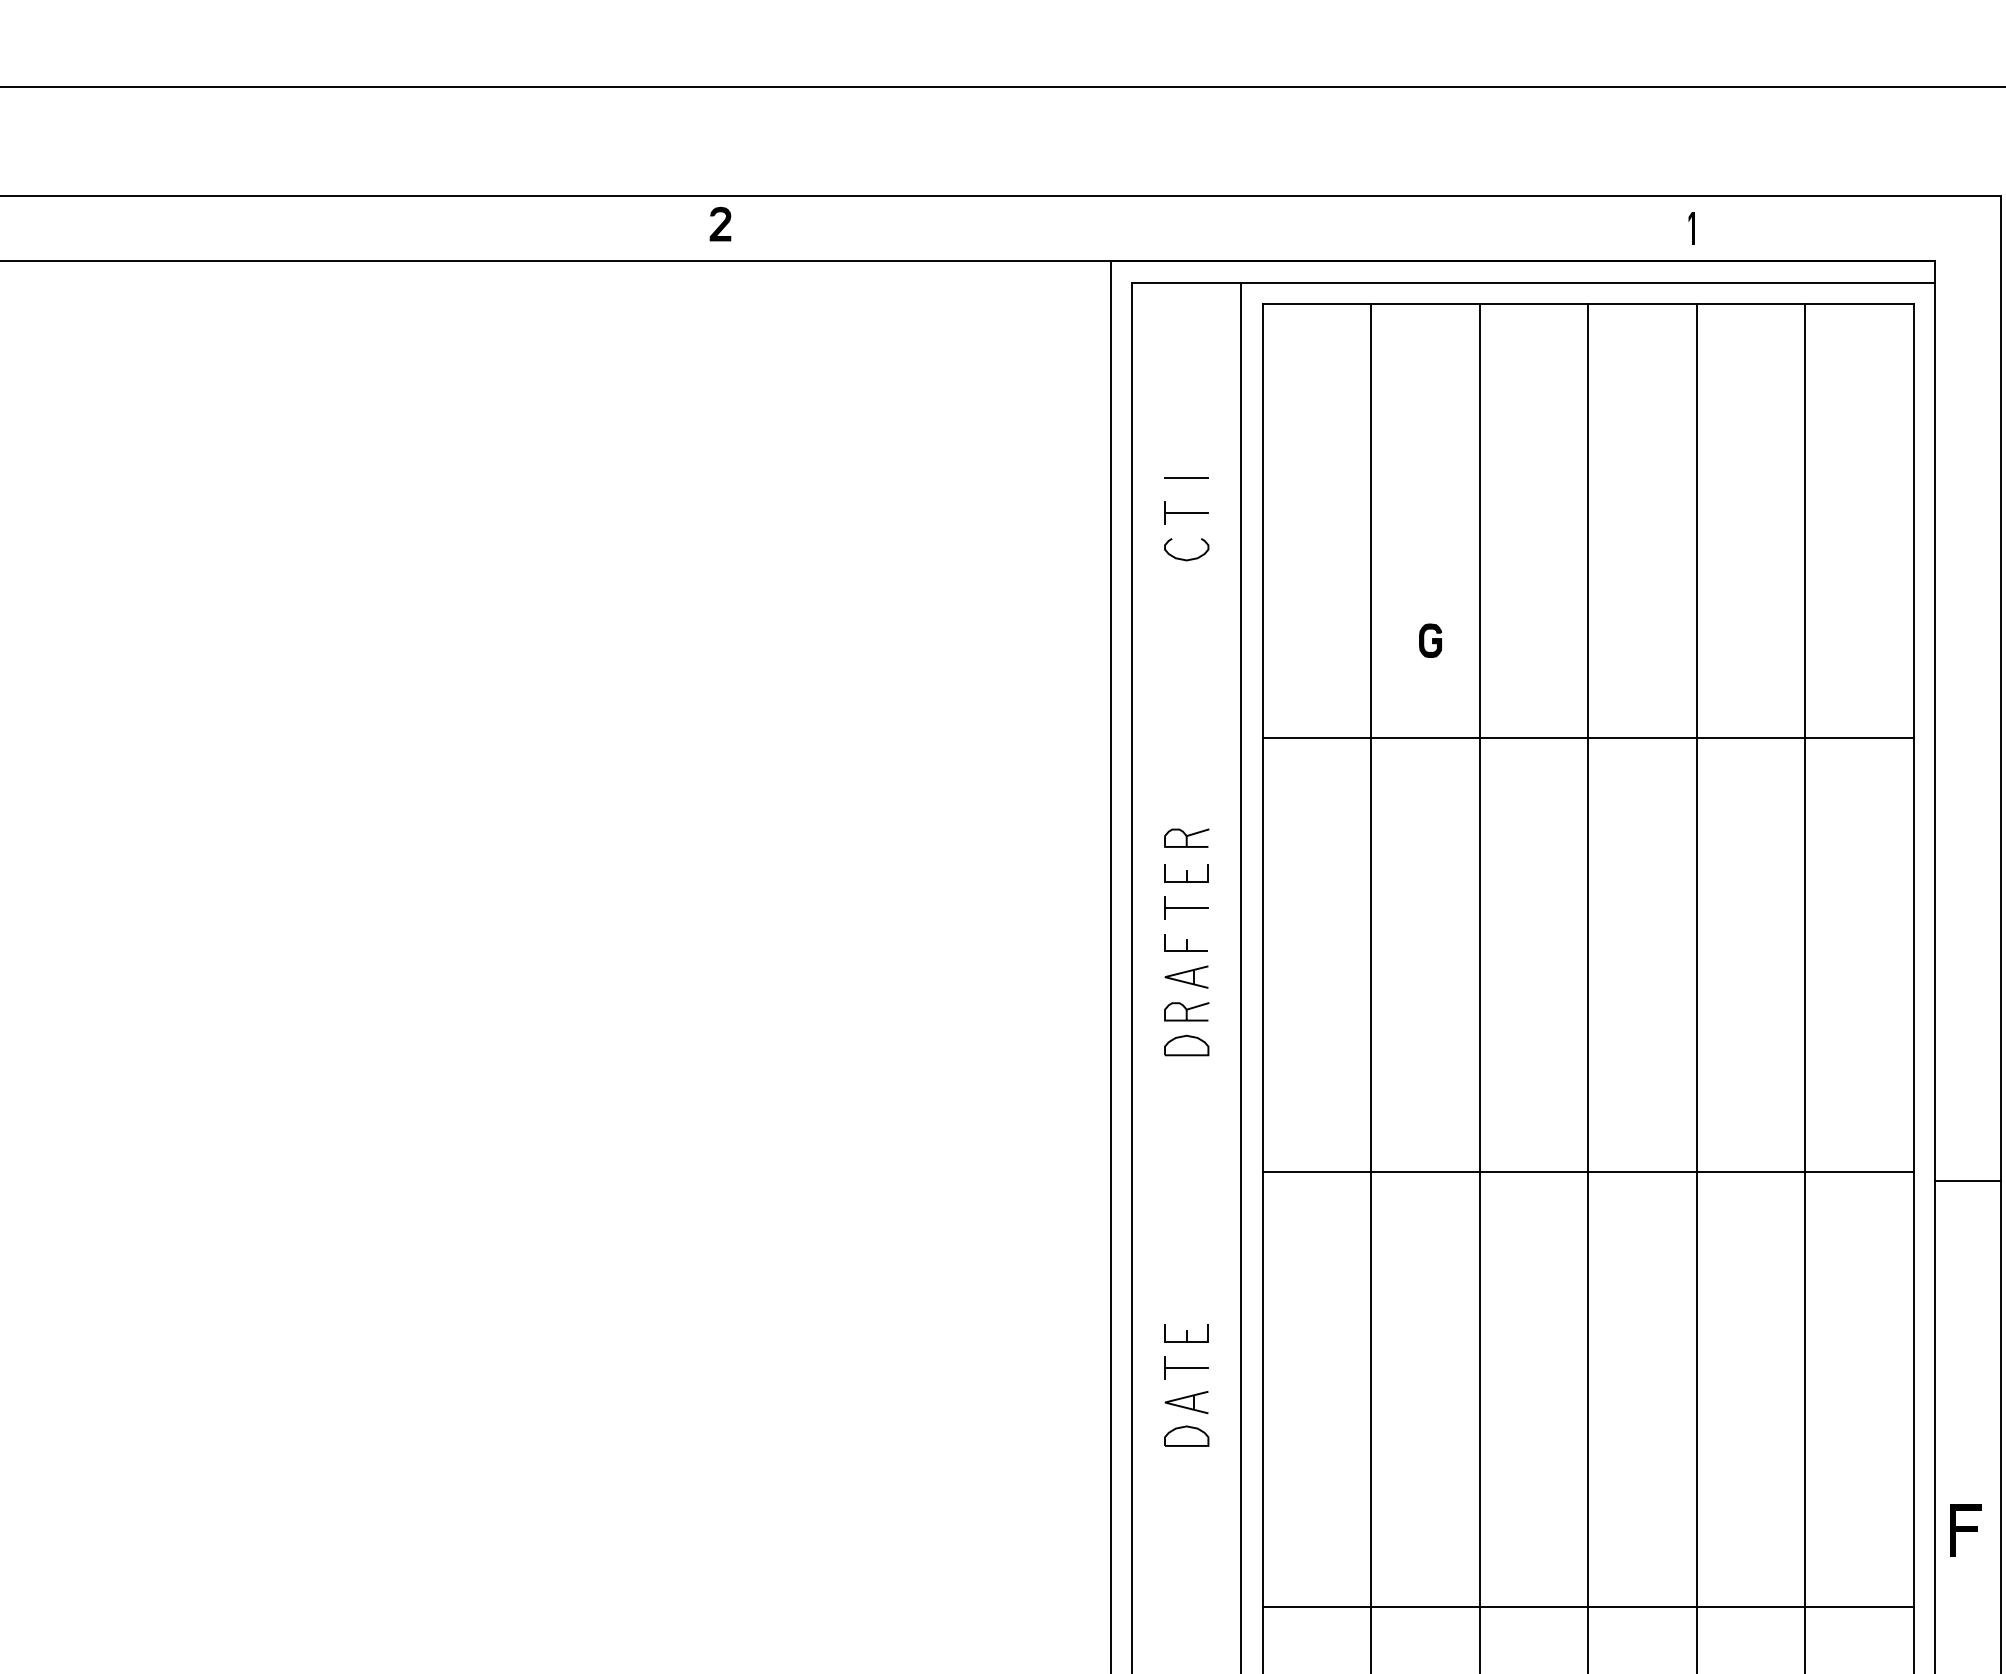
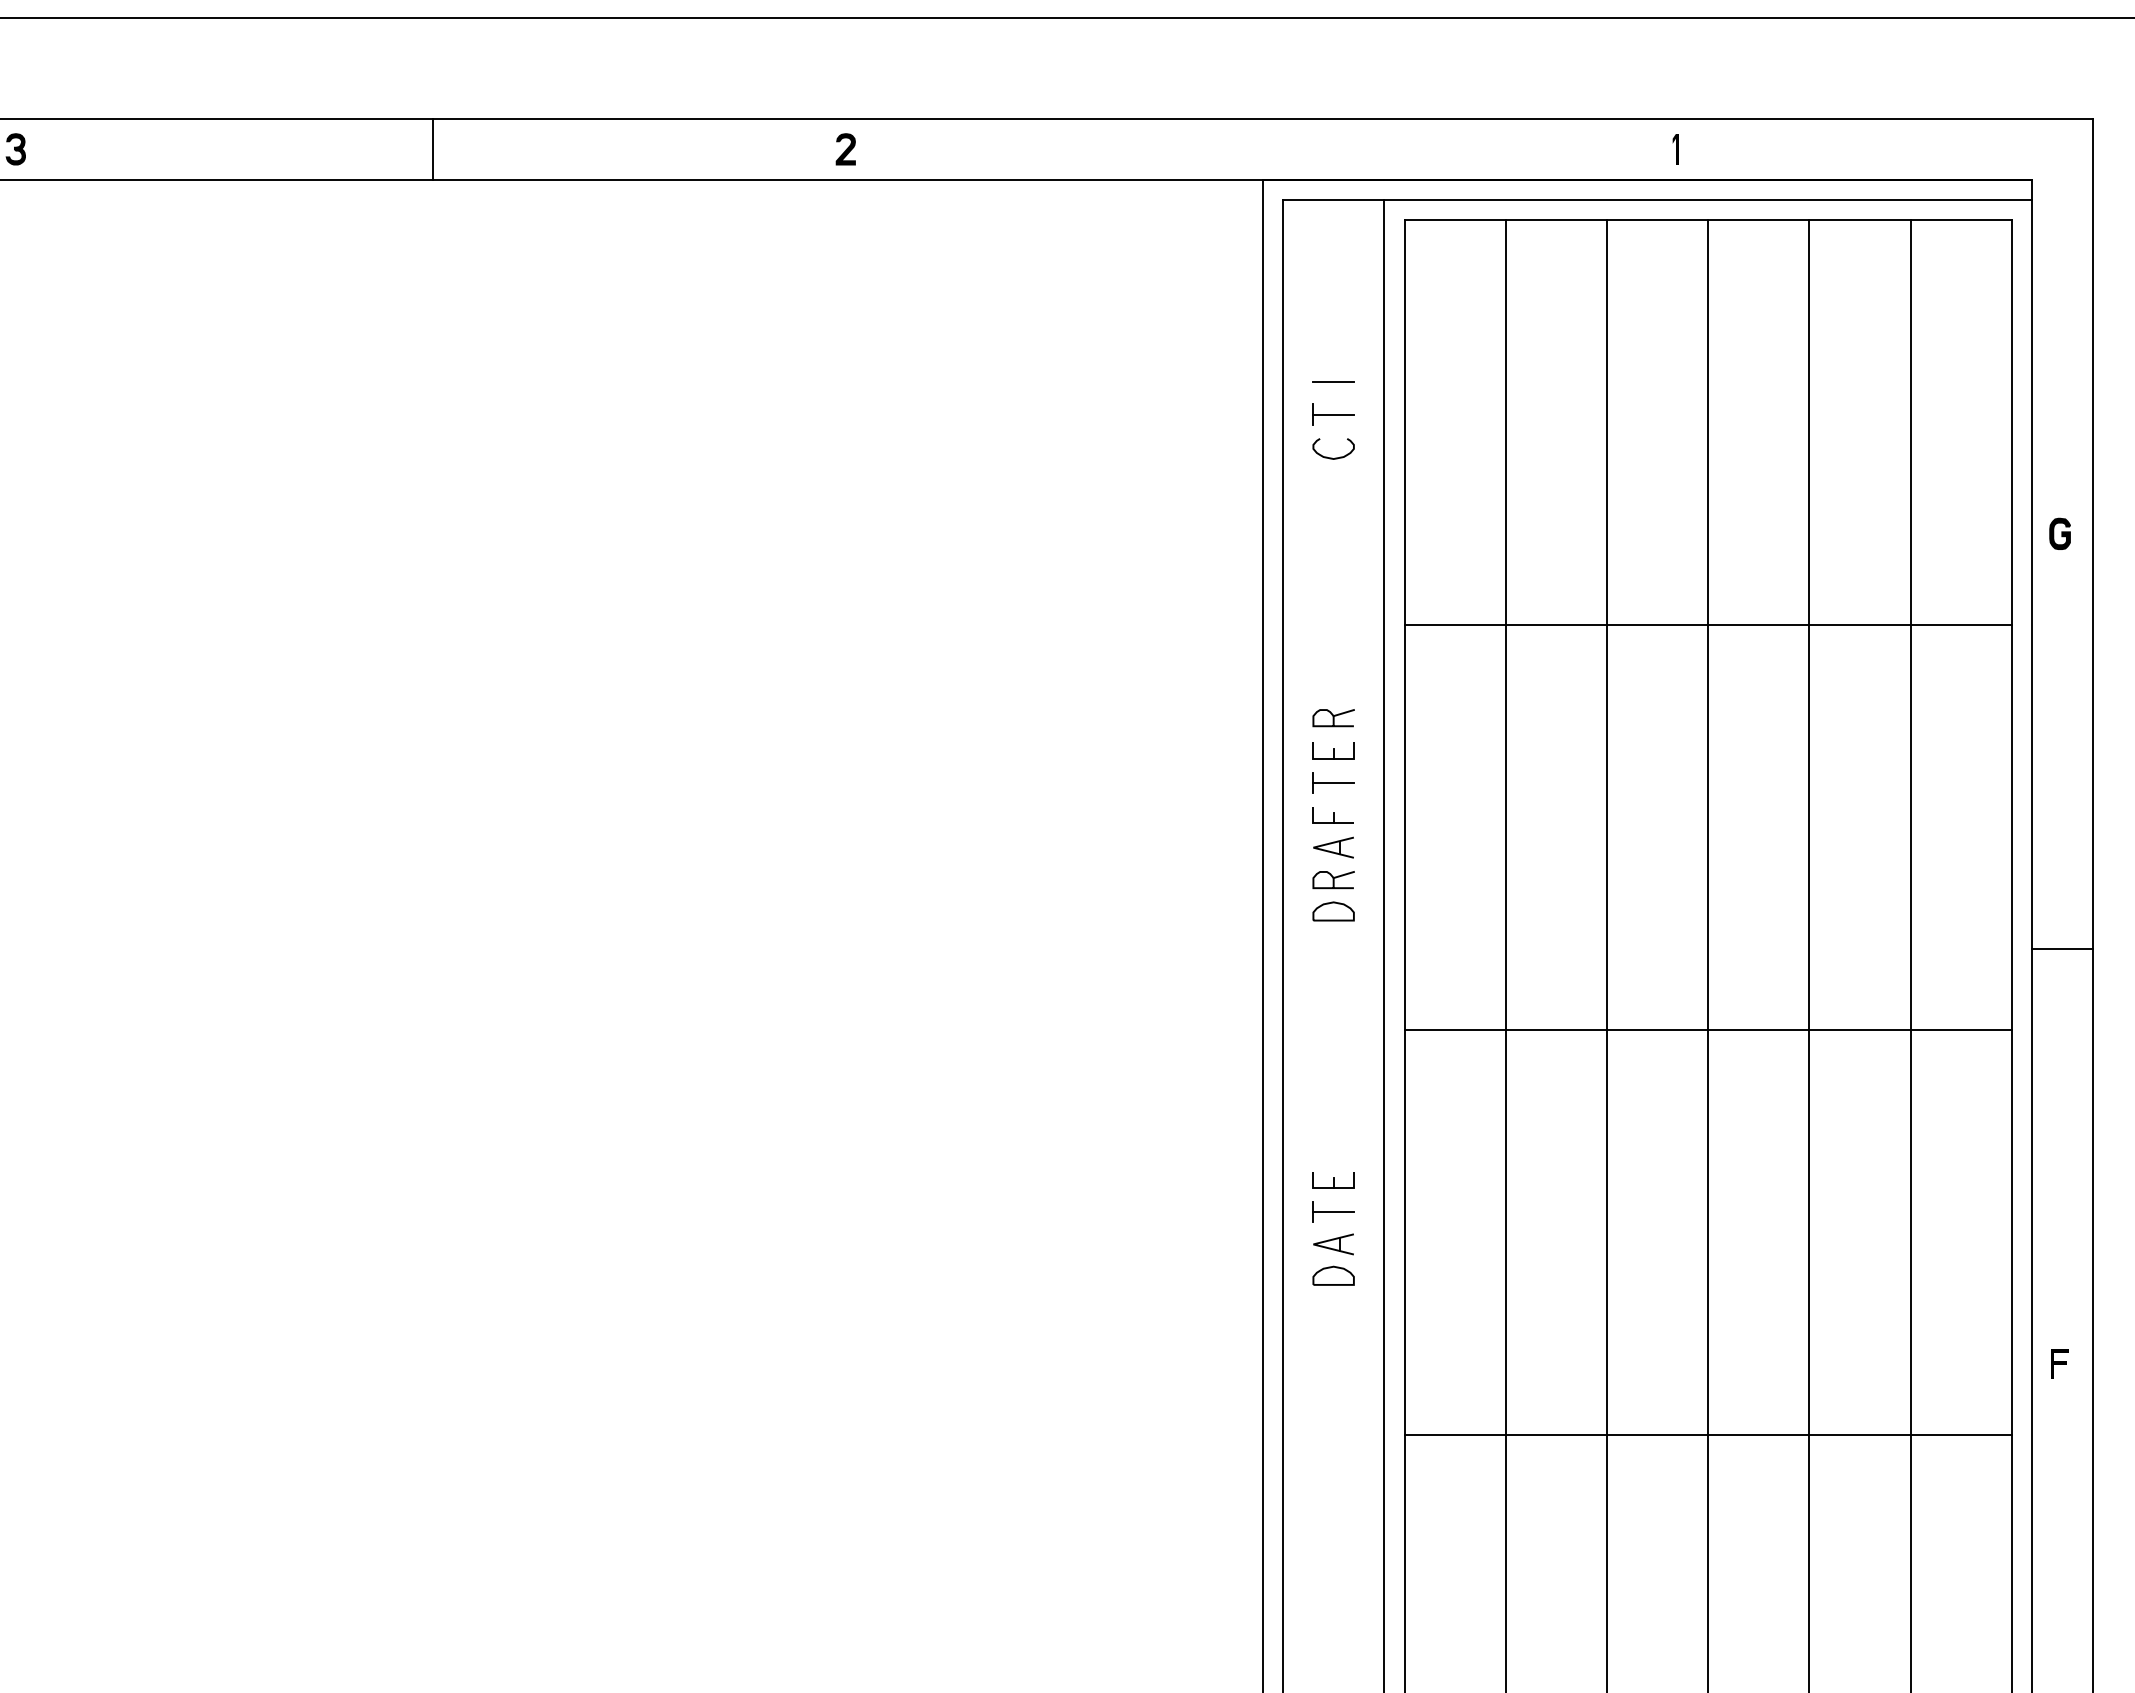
part: (720, 224) -> (845, 149), moved
line: (220, 228) -> (432, 149), added
part: (1691, 228) -> (1675, 149), moved
part: (1429, 640) -> (2059, 533), moved
line: (1968, 1180) -> (2062, 948), moved
part: (1964, 1530) -> (2059, 1363), size x0.62

